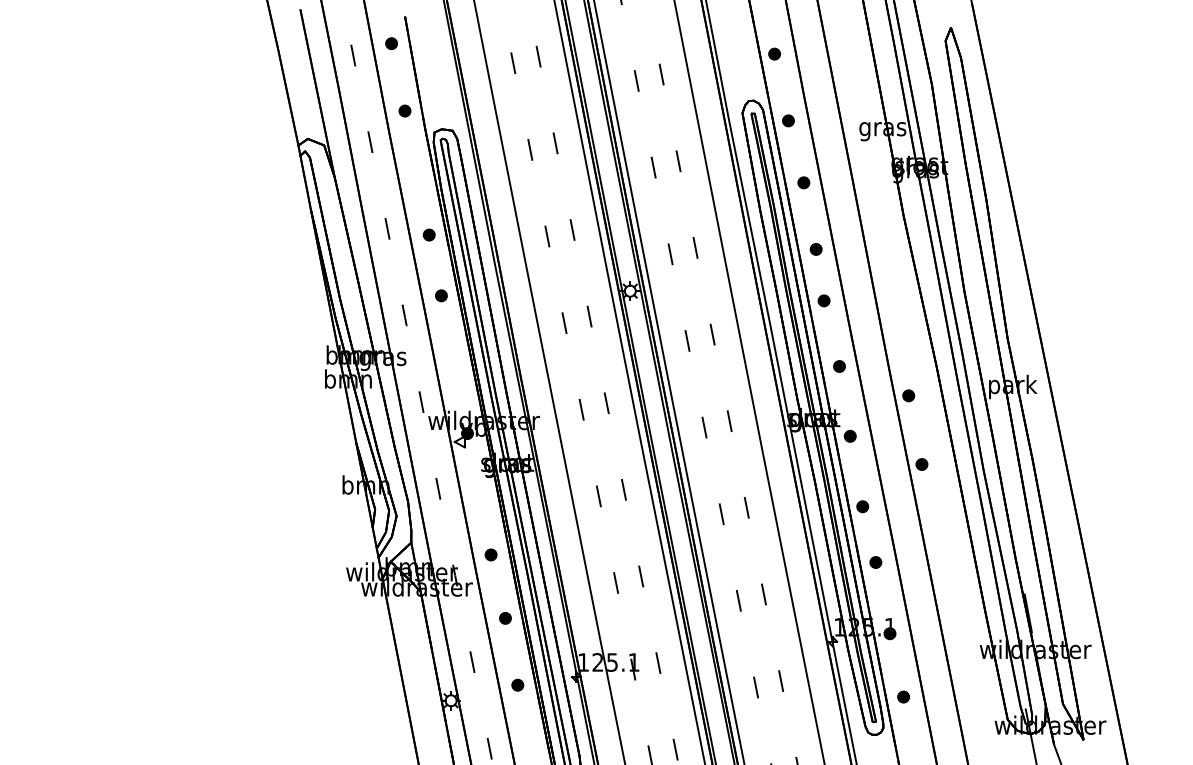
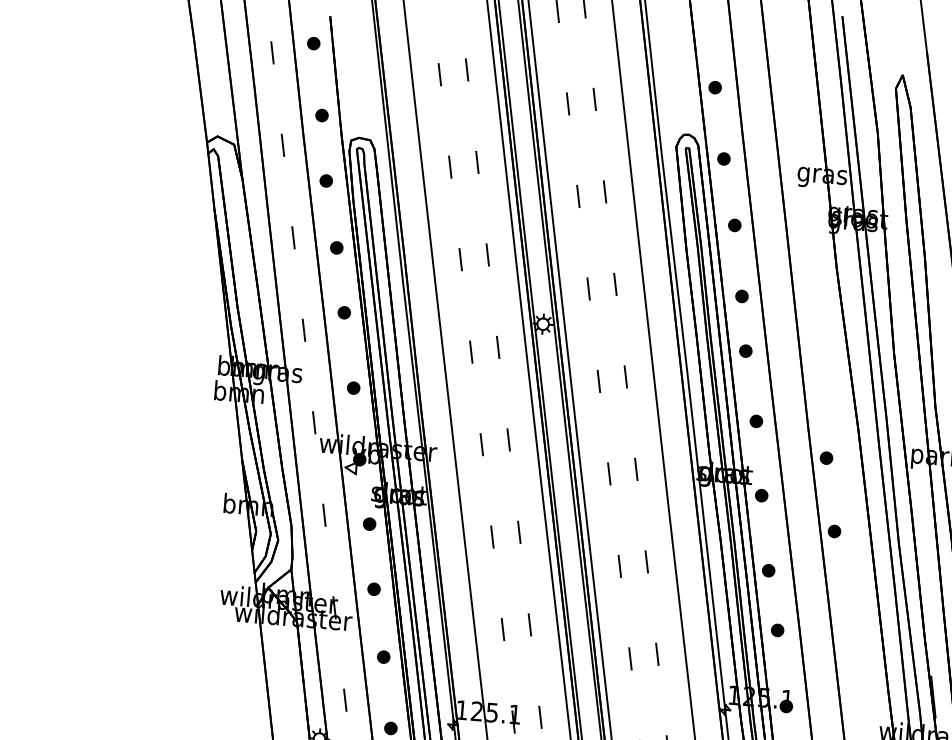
part: (413, 172) -> (325, 180), added
part: (455, 366) -> (352, 388), added
part: (481, 493) -> (369, 523), added

